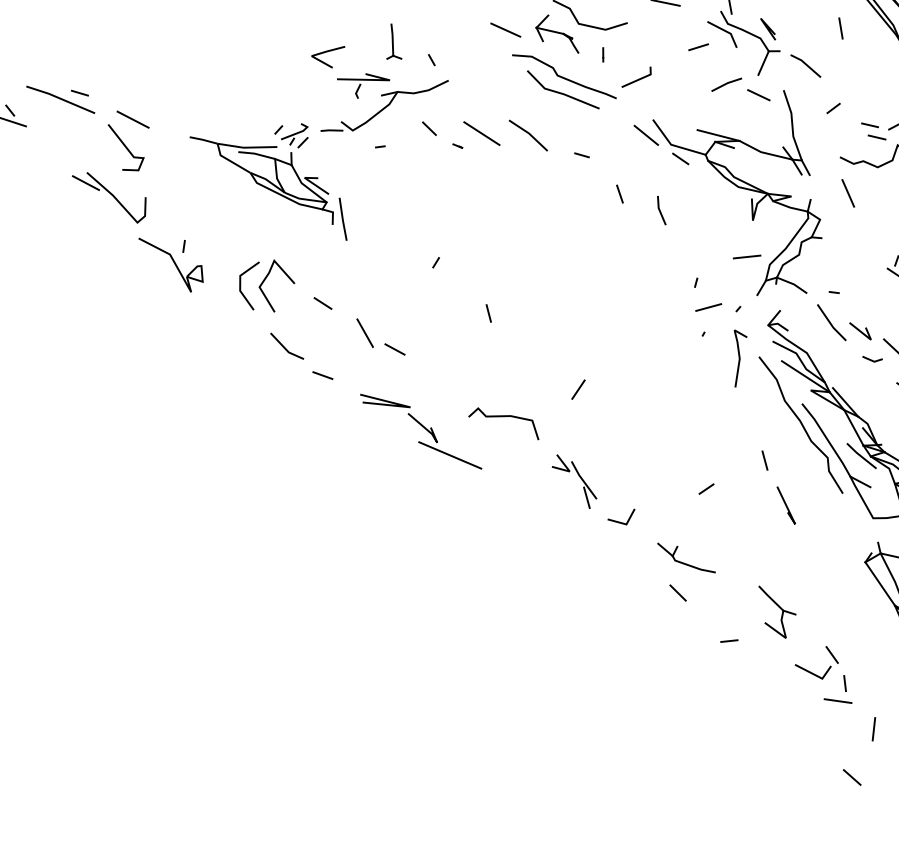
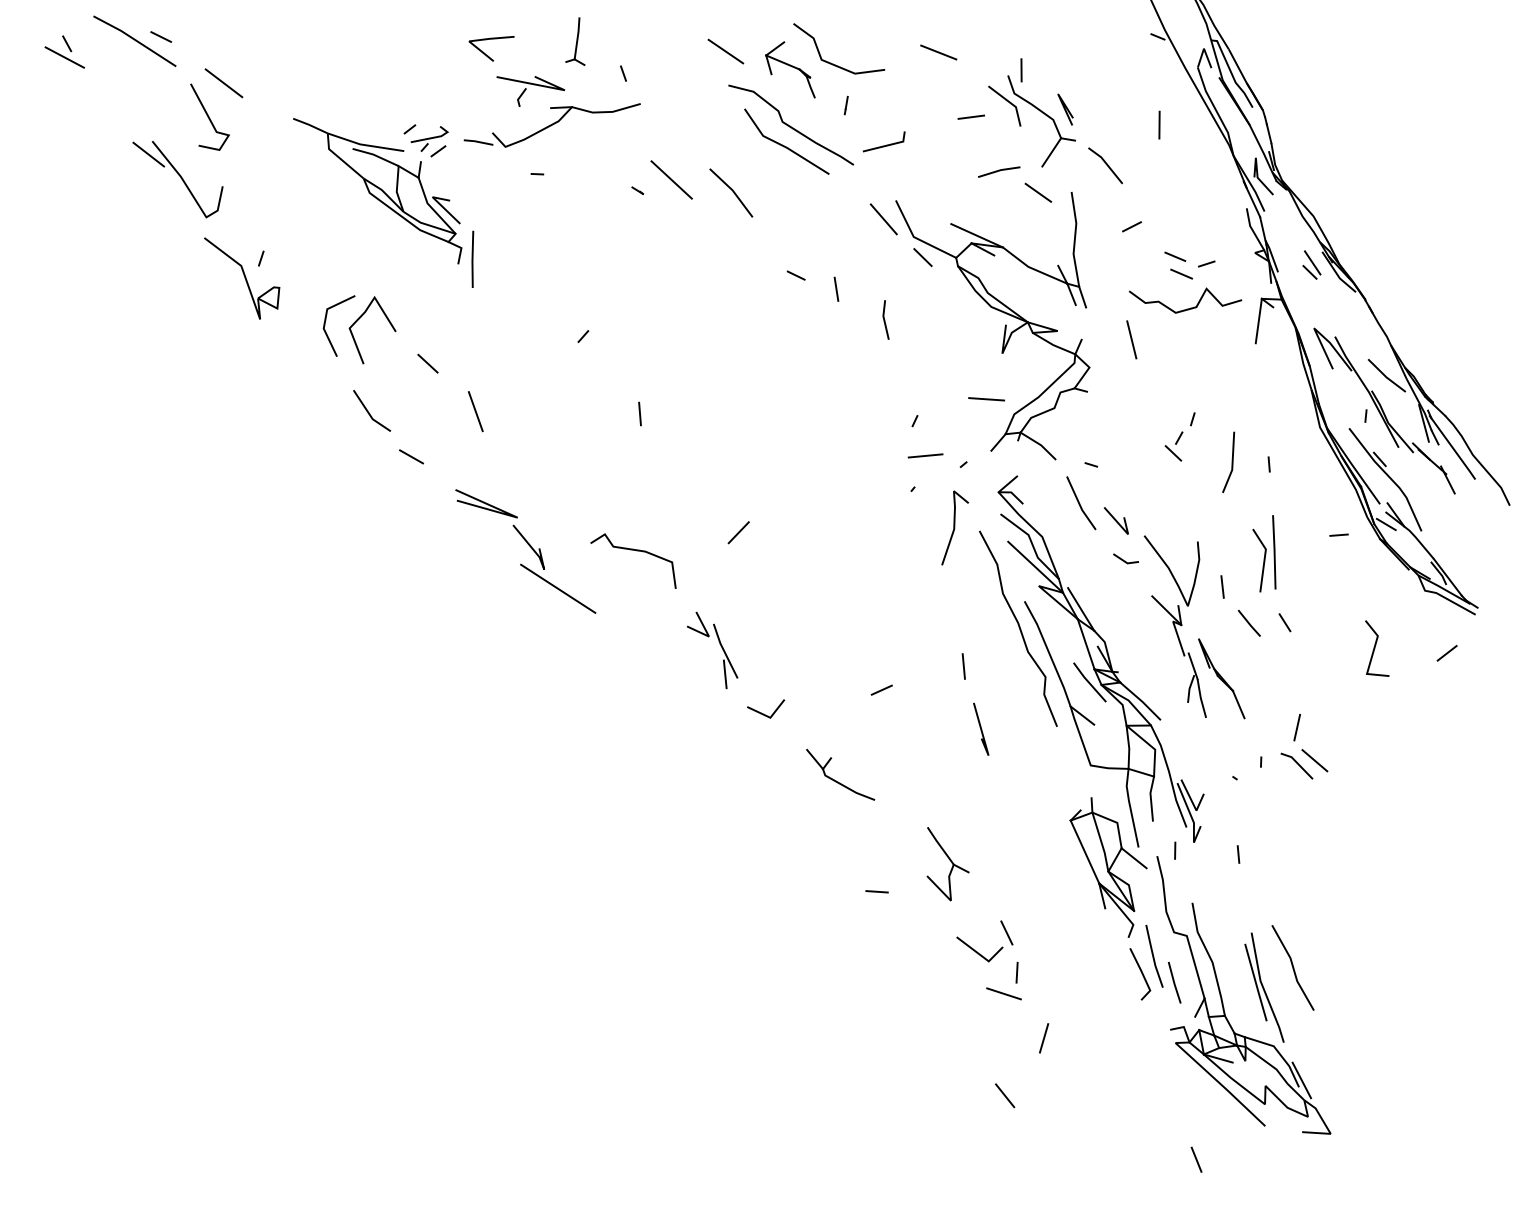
line: (429, 128) -> (604, 161), removed
line: (581, 155) -> (795, 275), moved
line: (394, 349) -> (510, 439), removed
line: (677, 592) -> (821, 817), removed

